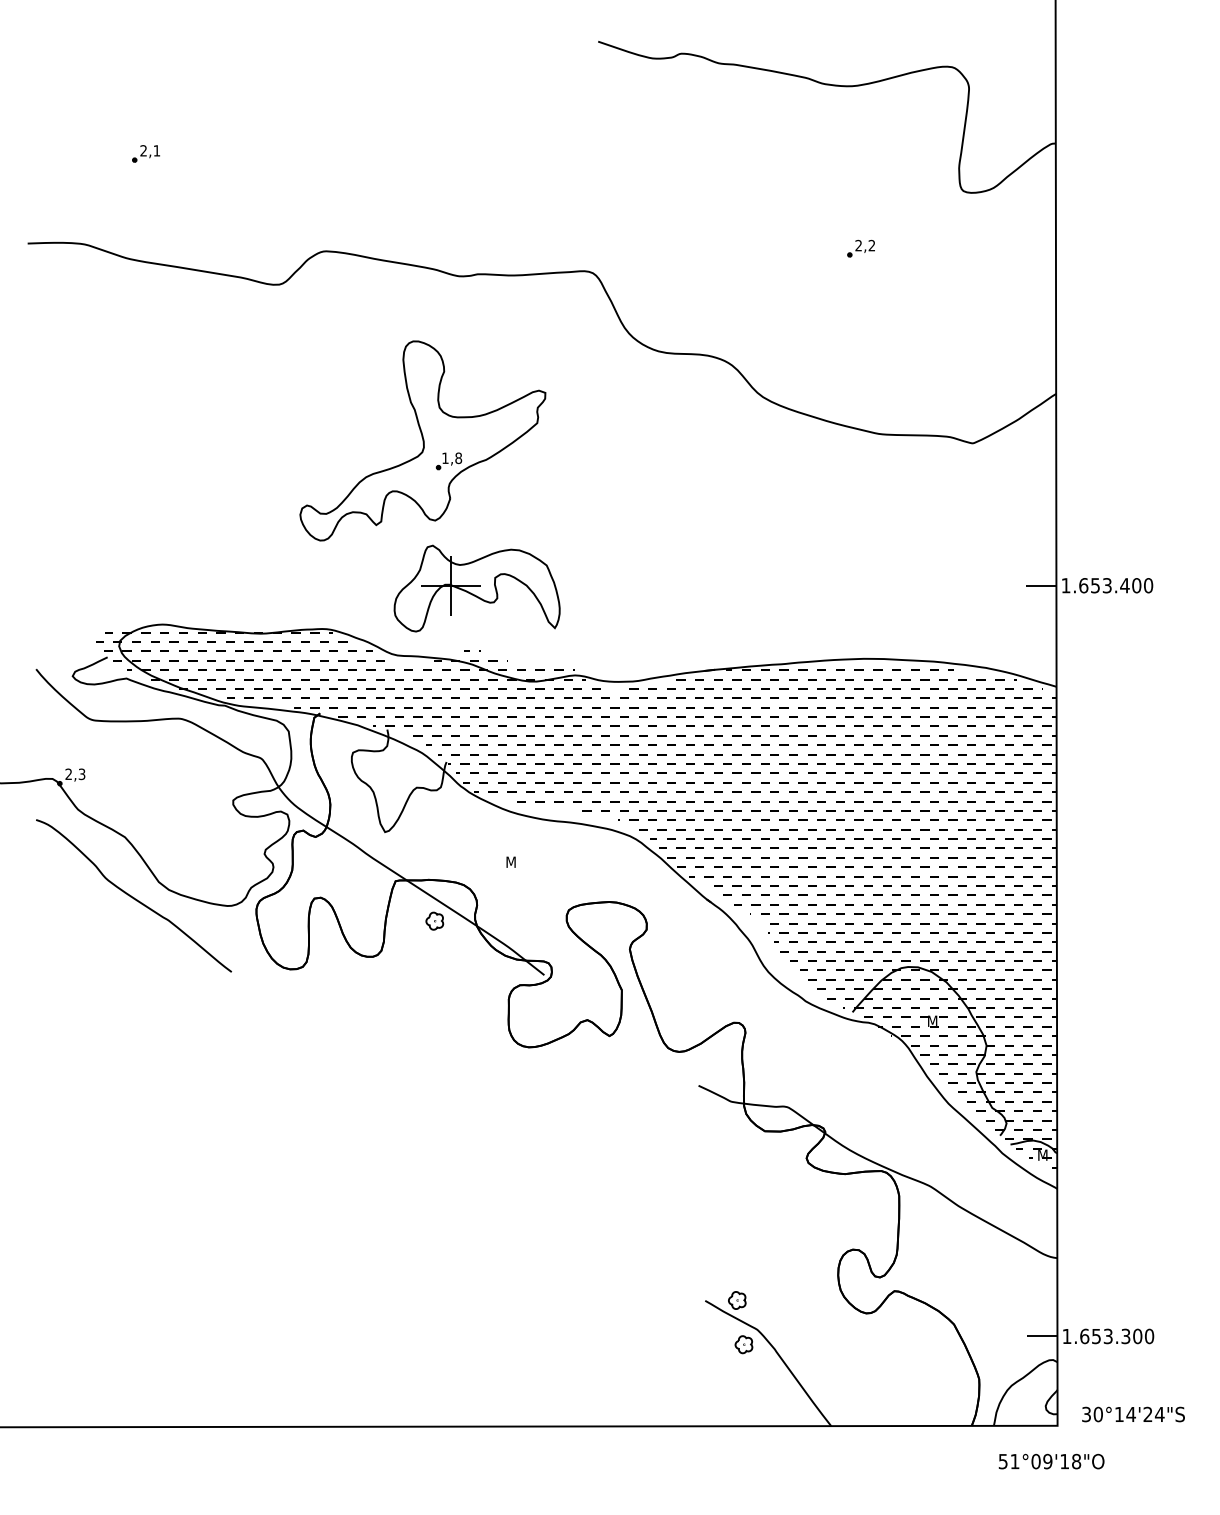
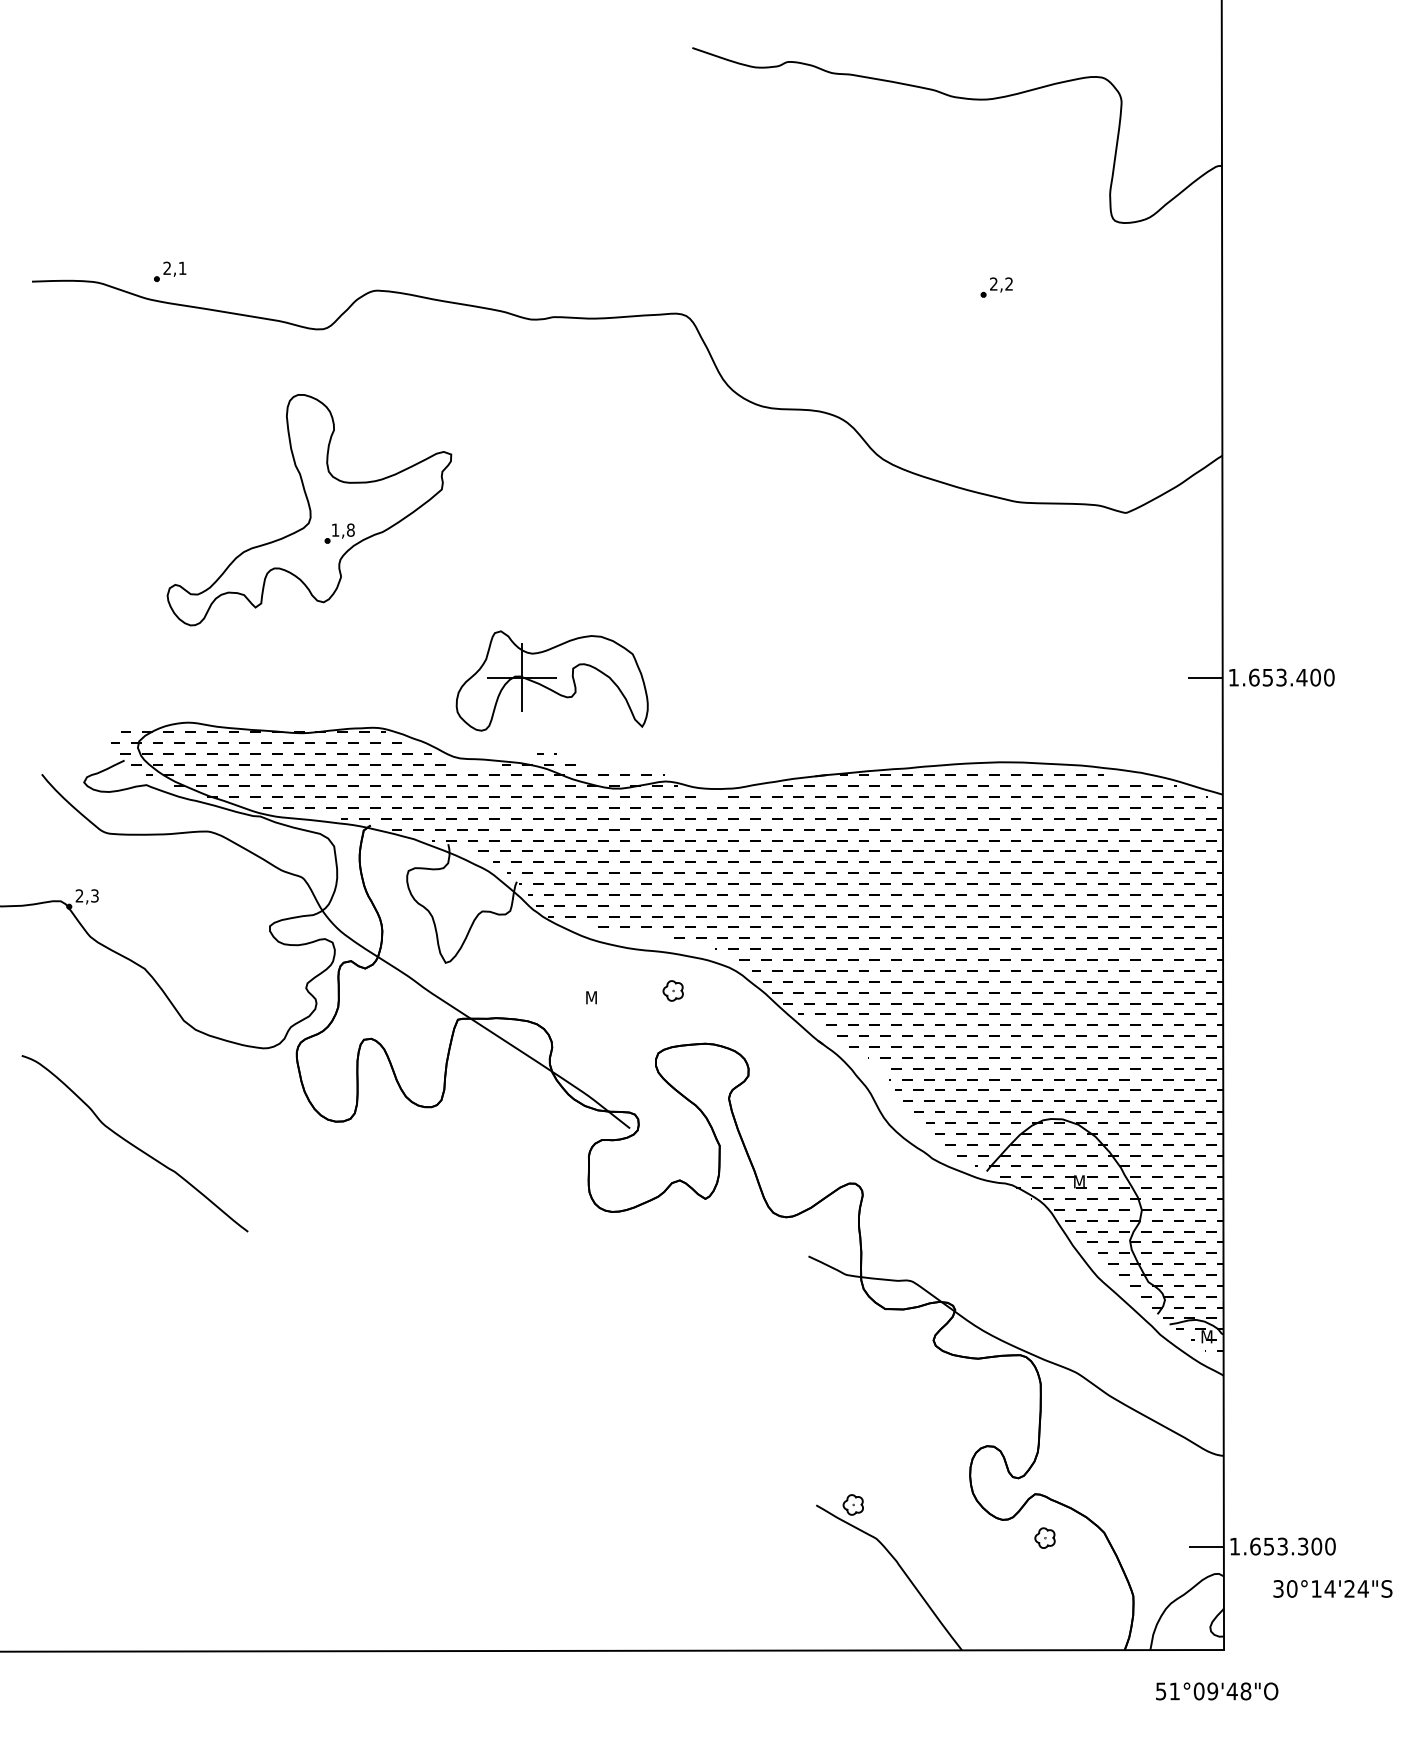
part: (146, 153) -> (170, 271), moved
part: (422, 441) -> (309, 510), moved
curve: (132, 896) -> (133, 1144), moved
part: (434, 920) -> (672, 990), moved
part: (743, 1344) -> (1044, 1537), moved
text: (1133, 1414) -> (1332, 1588), moved
text: (1064, 1461) -> (1231, 1691), 51°09'18"O -> 51°09'48"O

